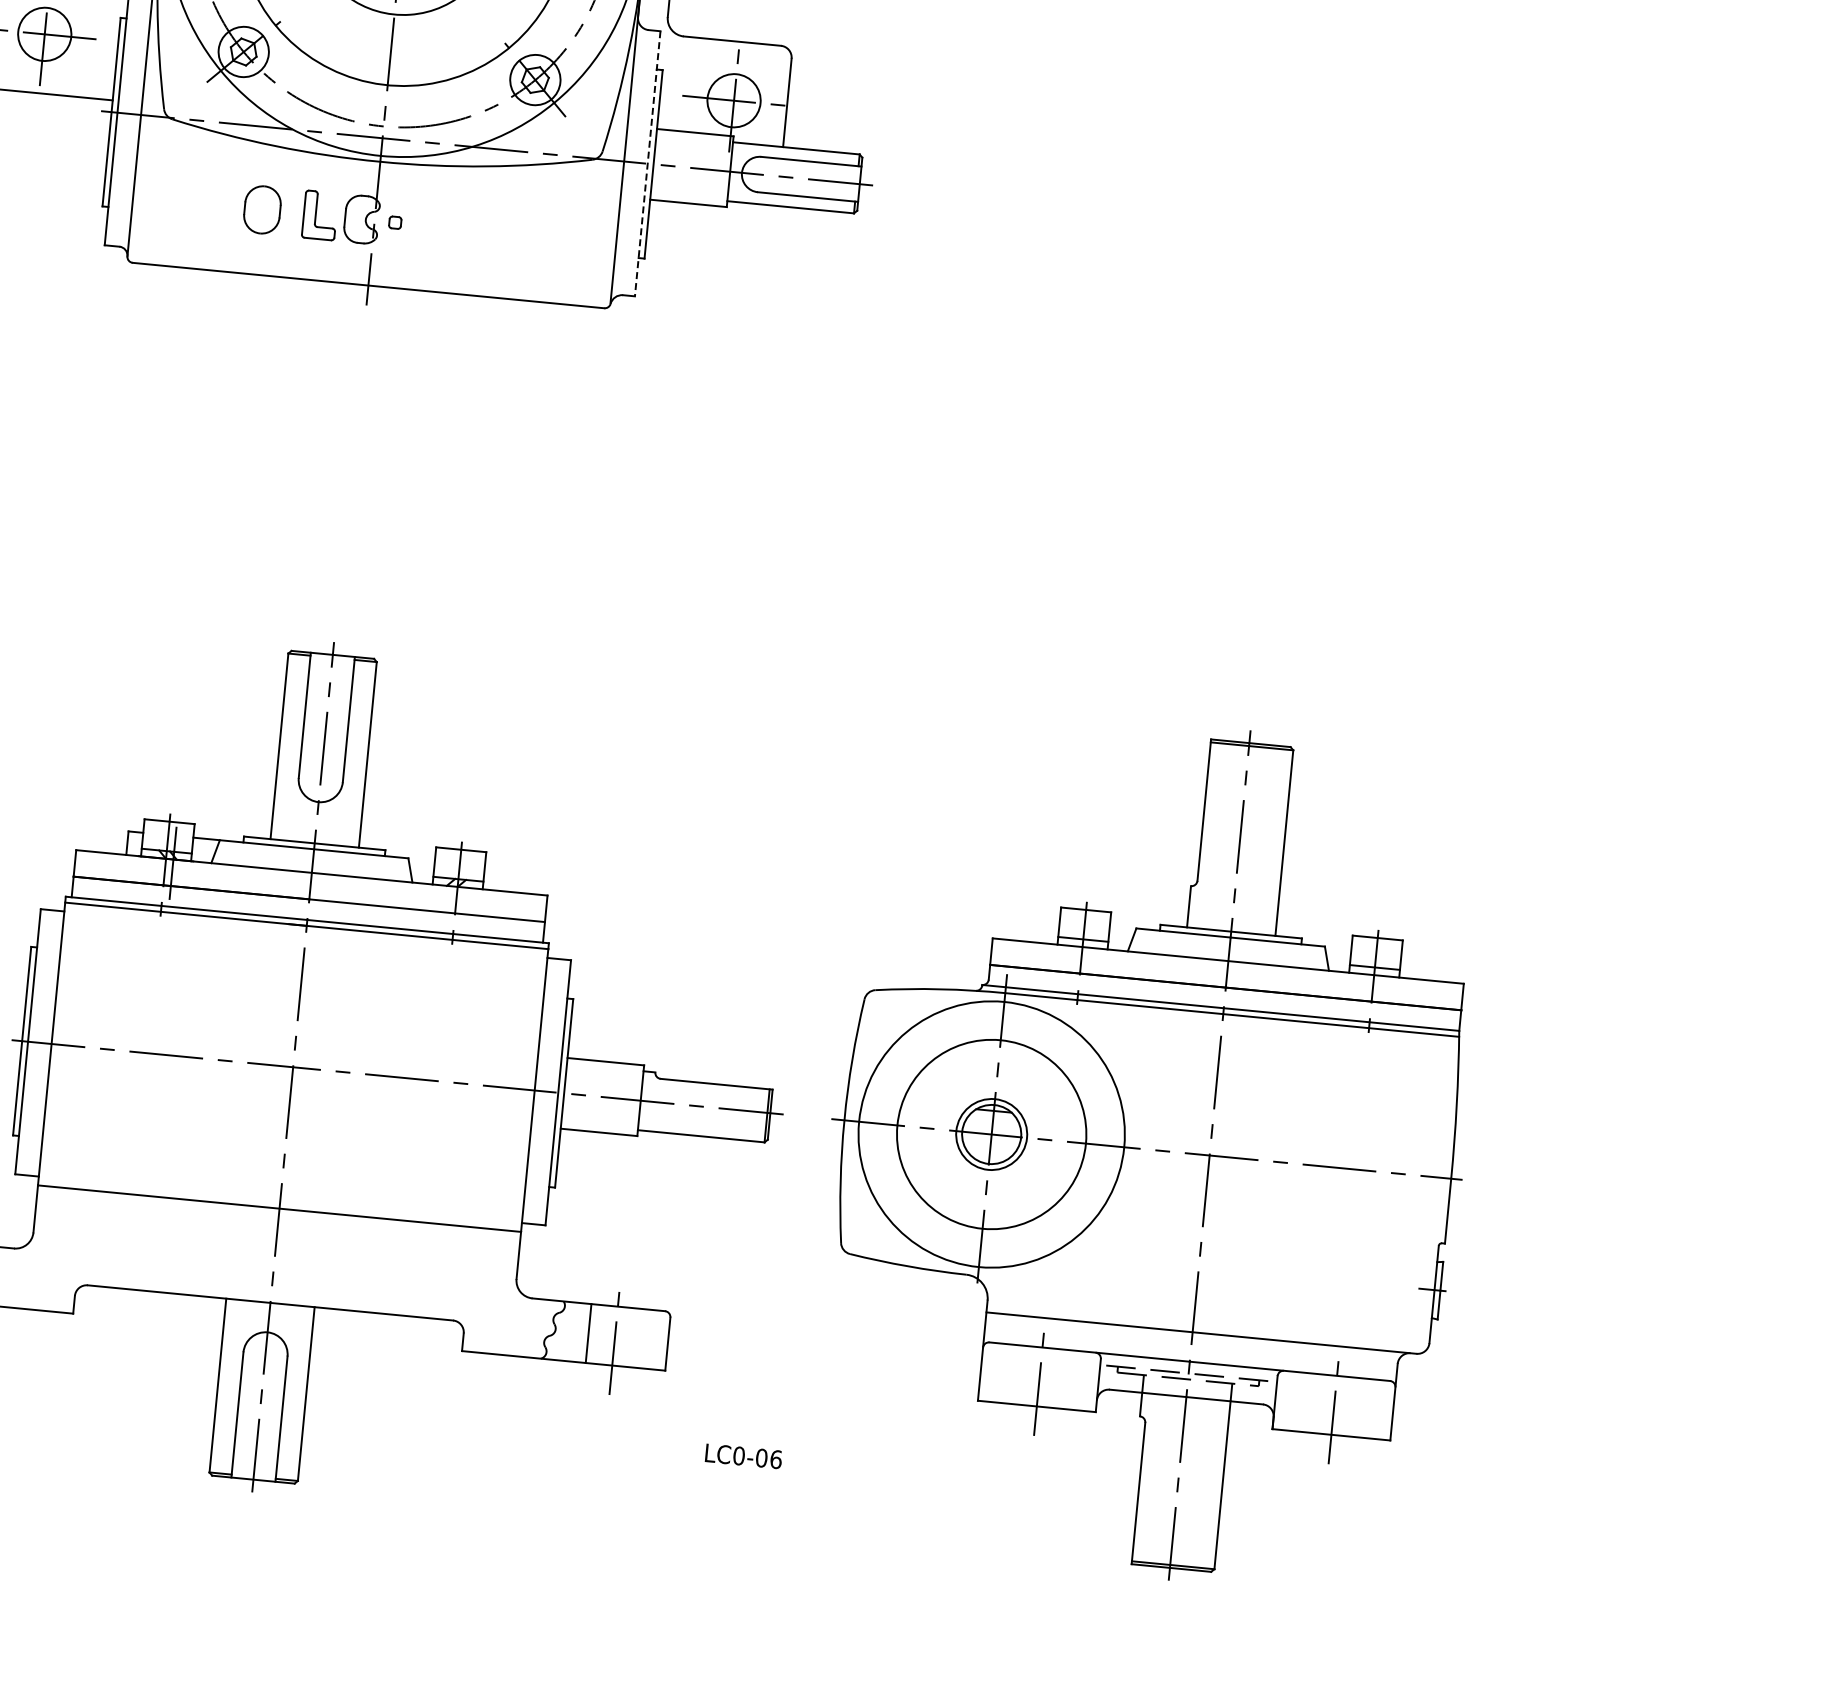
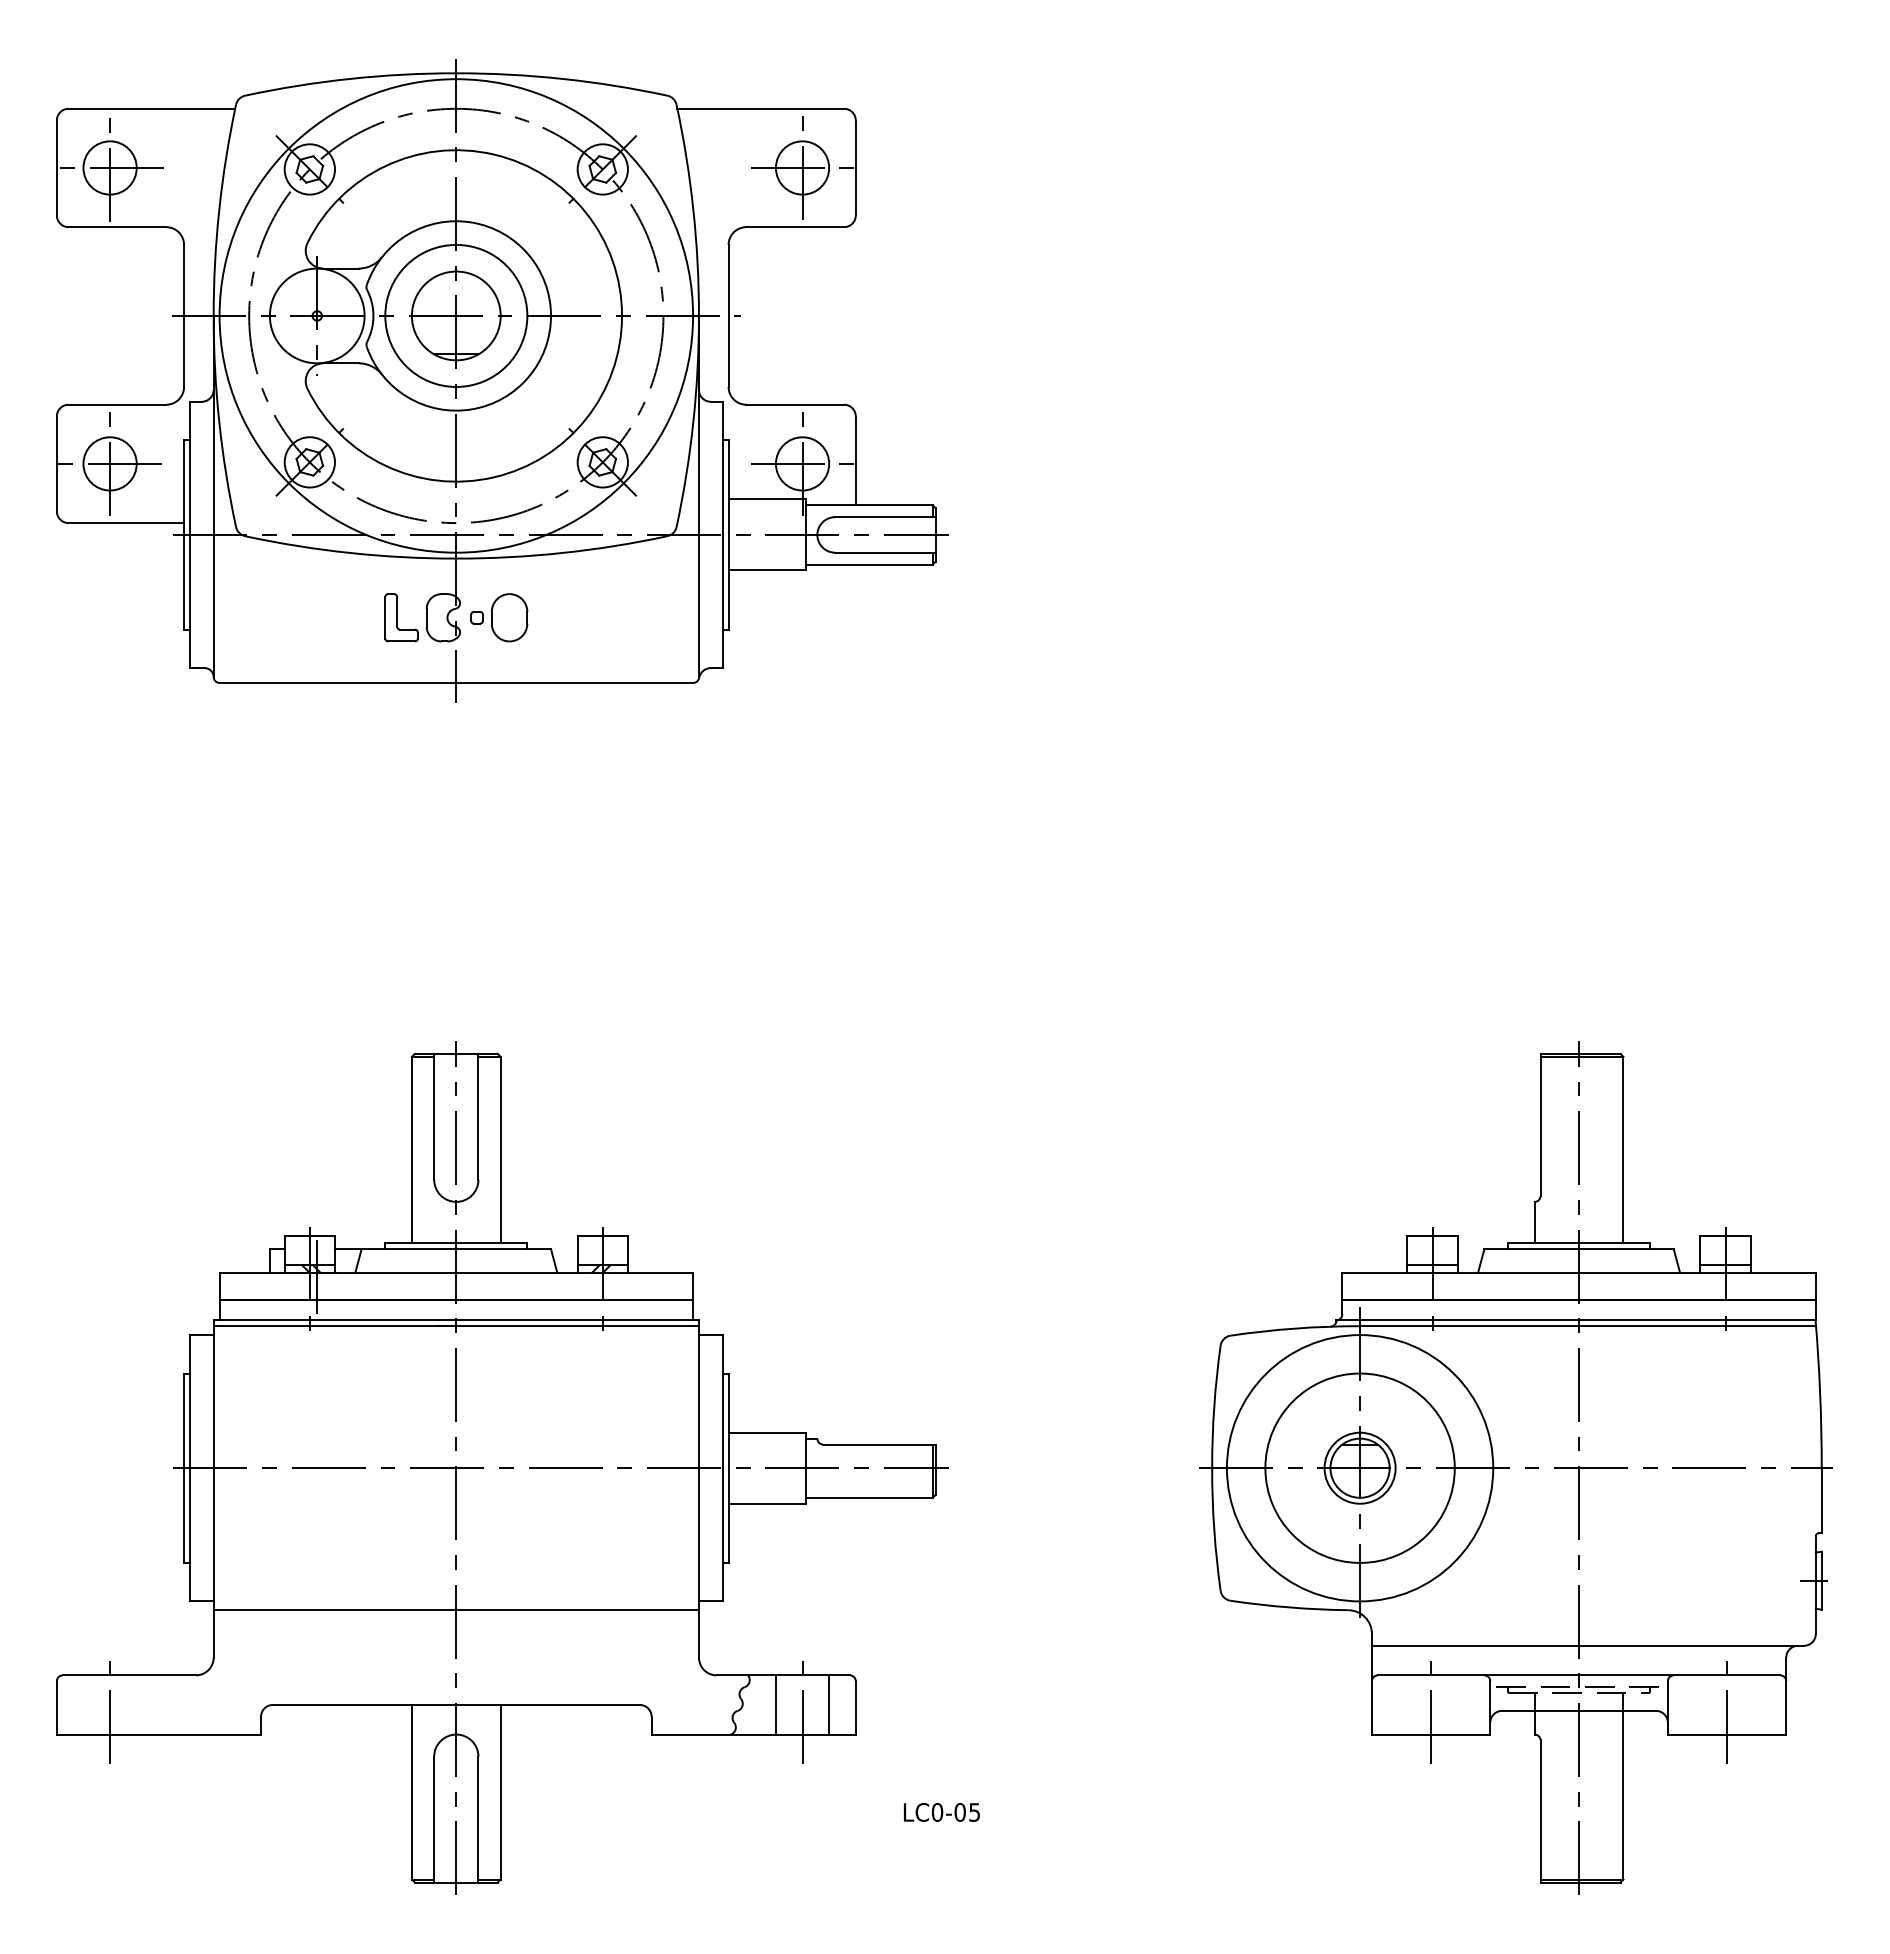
line: (647, 164) -> (722, 535), dashed -> solid
part: (262, 209) -> (509, 617), moved
part: (1146, 1148) -> (1515, 1467), moved
line: (641, 1338) -> (829, 1704), added
text: (775, 1459) -> (974, 1812), LC0-06 -> LC0-05

